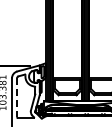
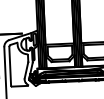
line: (17, 98) -> (10, 67), dashed -> solid

